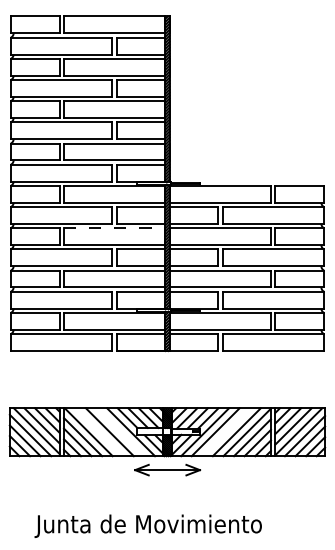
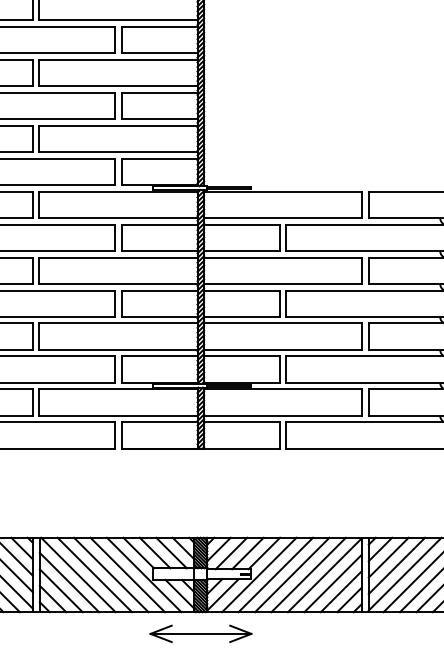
line: (114, 228) -> (118, 258), dashed -> solid
line: (99, 432) -> (95, 575), added
line: (120, 432) -> (127, 575), added
line: (226, 432) -> (292, 575), added

